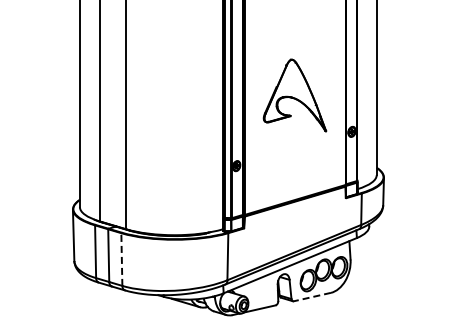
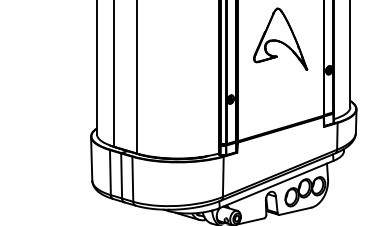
line: (121, 259) -> (132, 179), dashed -> solid
line: (311, 297) -> (294, 211), dashed -> solid

